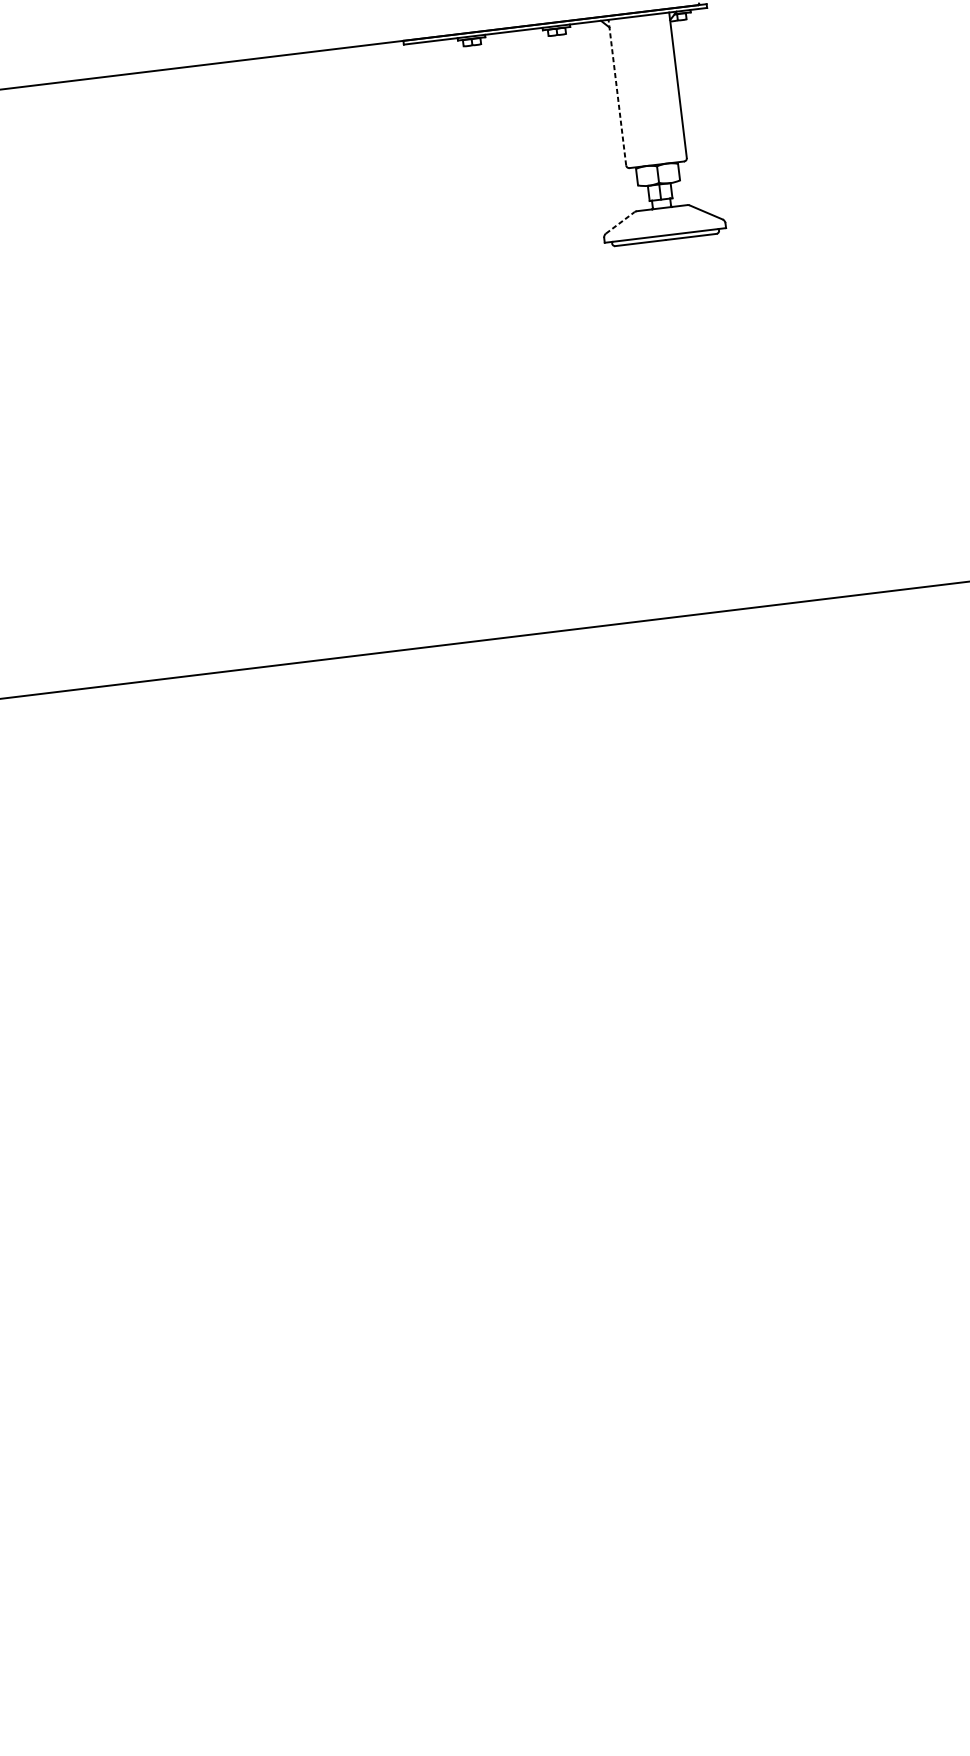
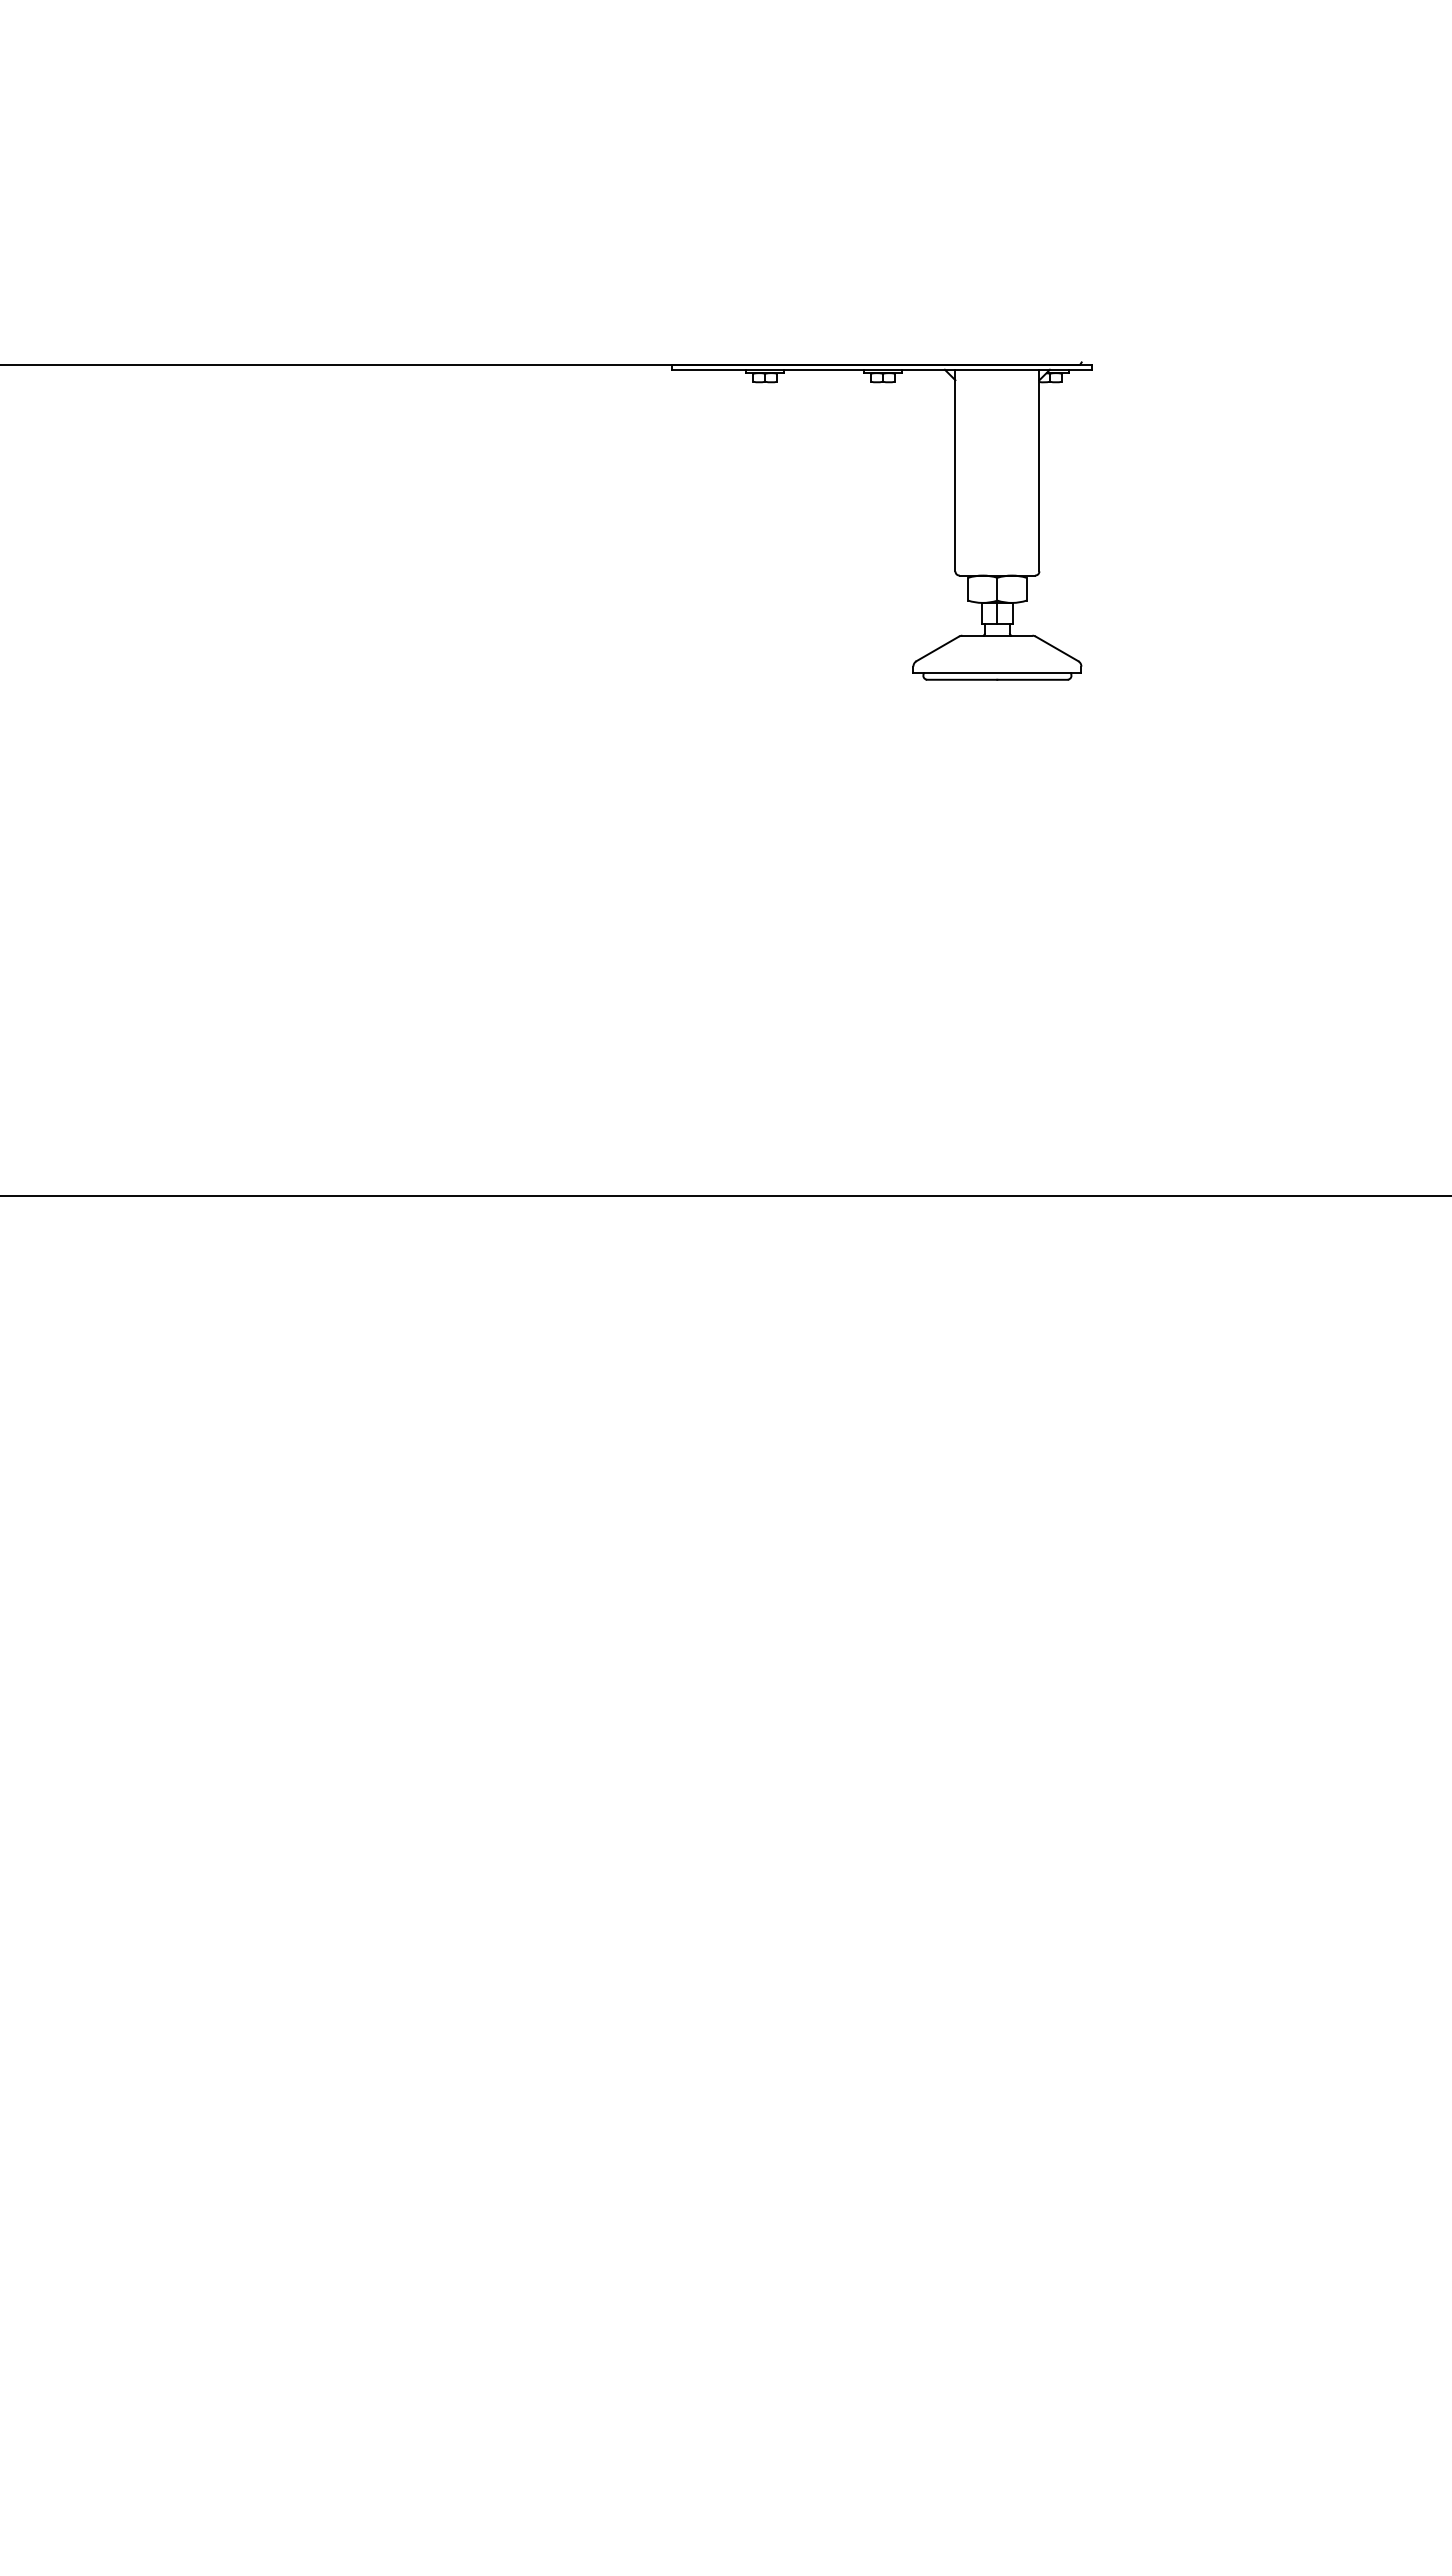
line: (617, 92) -> (955, 470), dashed -> solid
line: (619, 222) -> (937, 648), dashed -> solid

